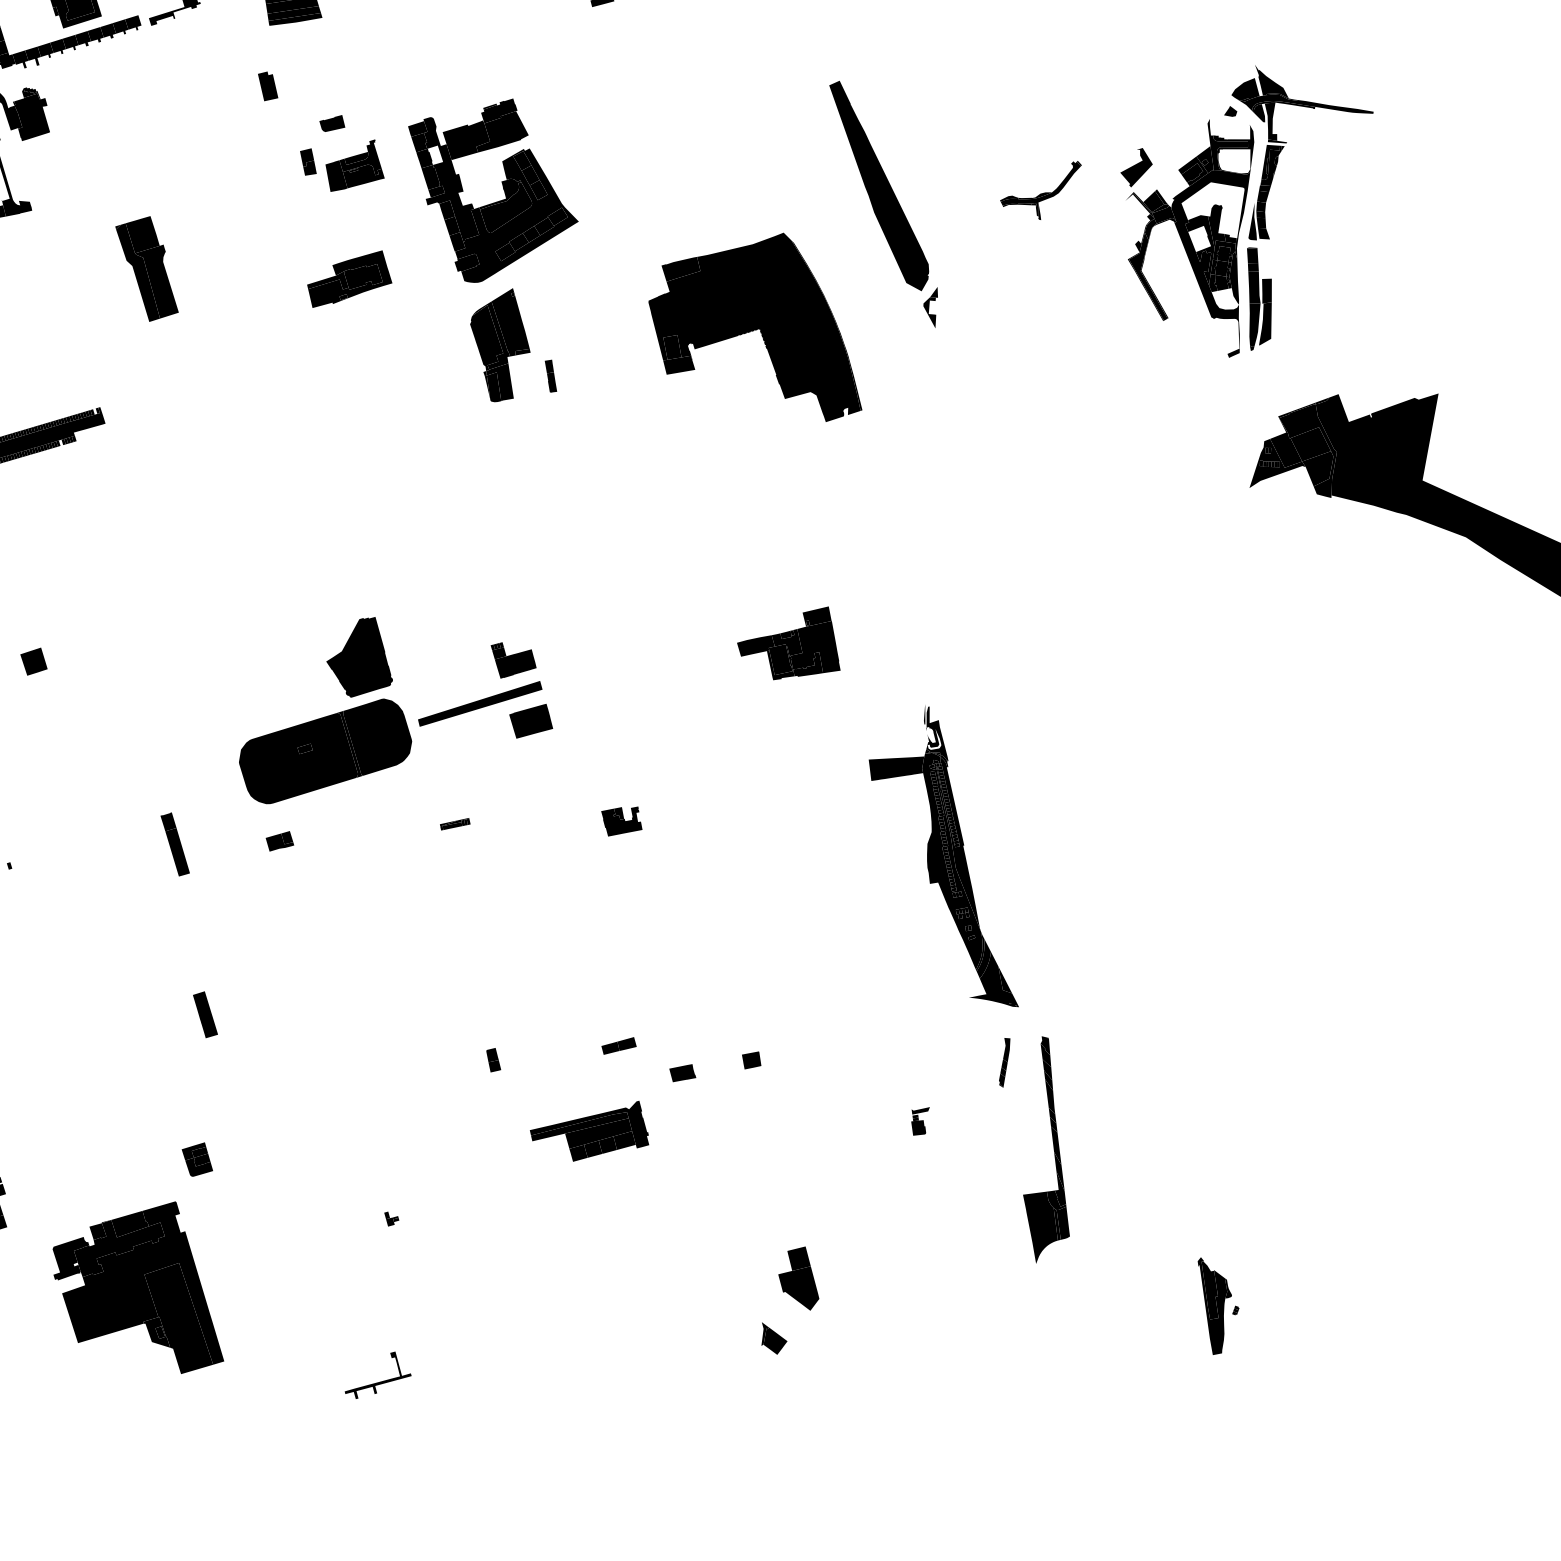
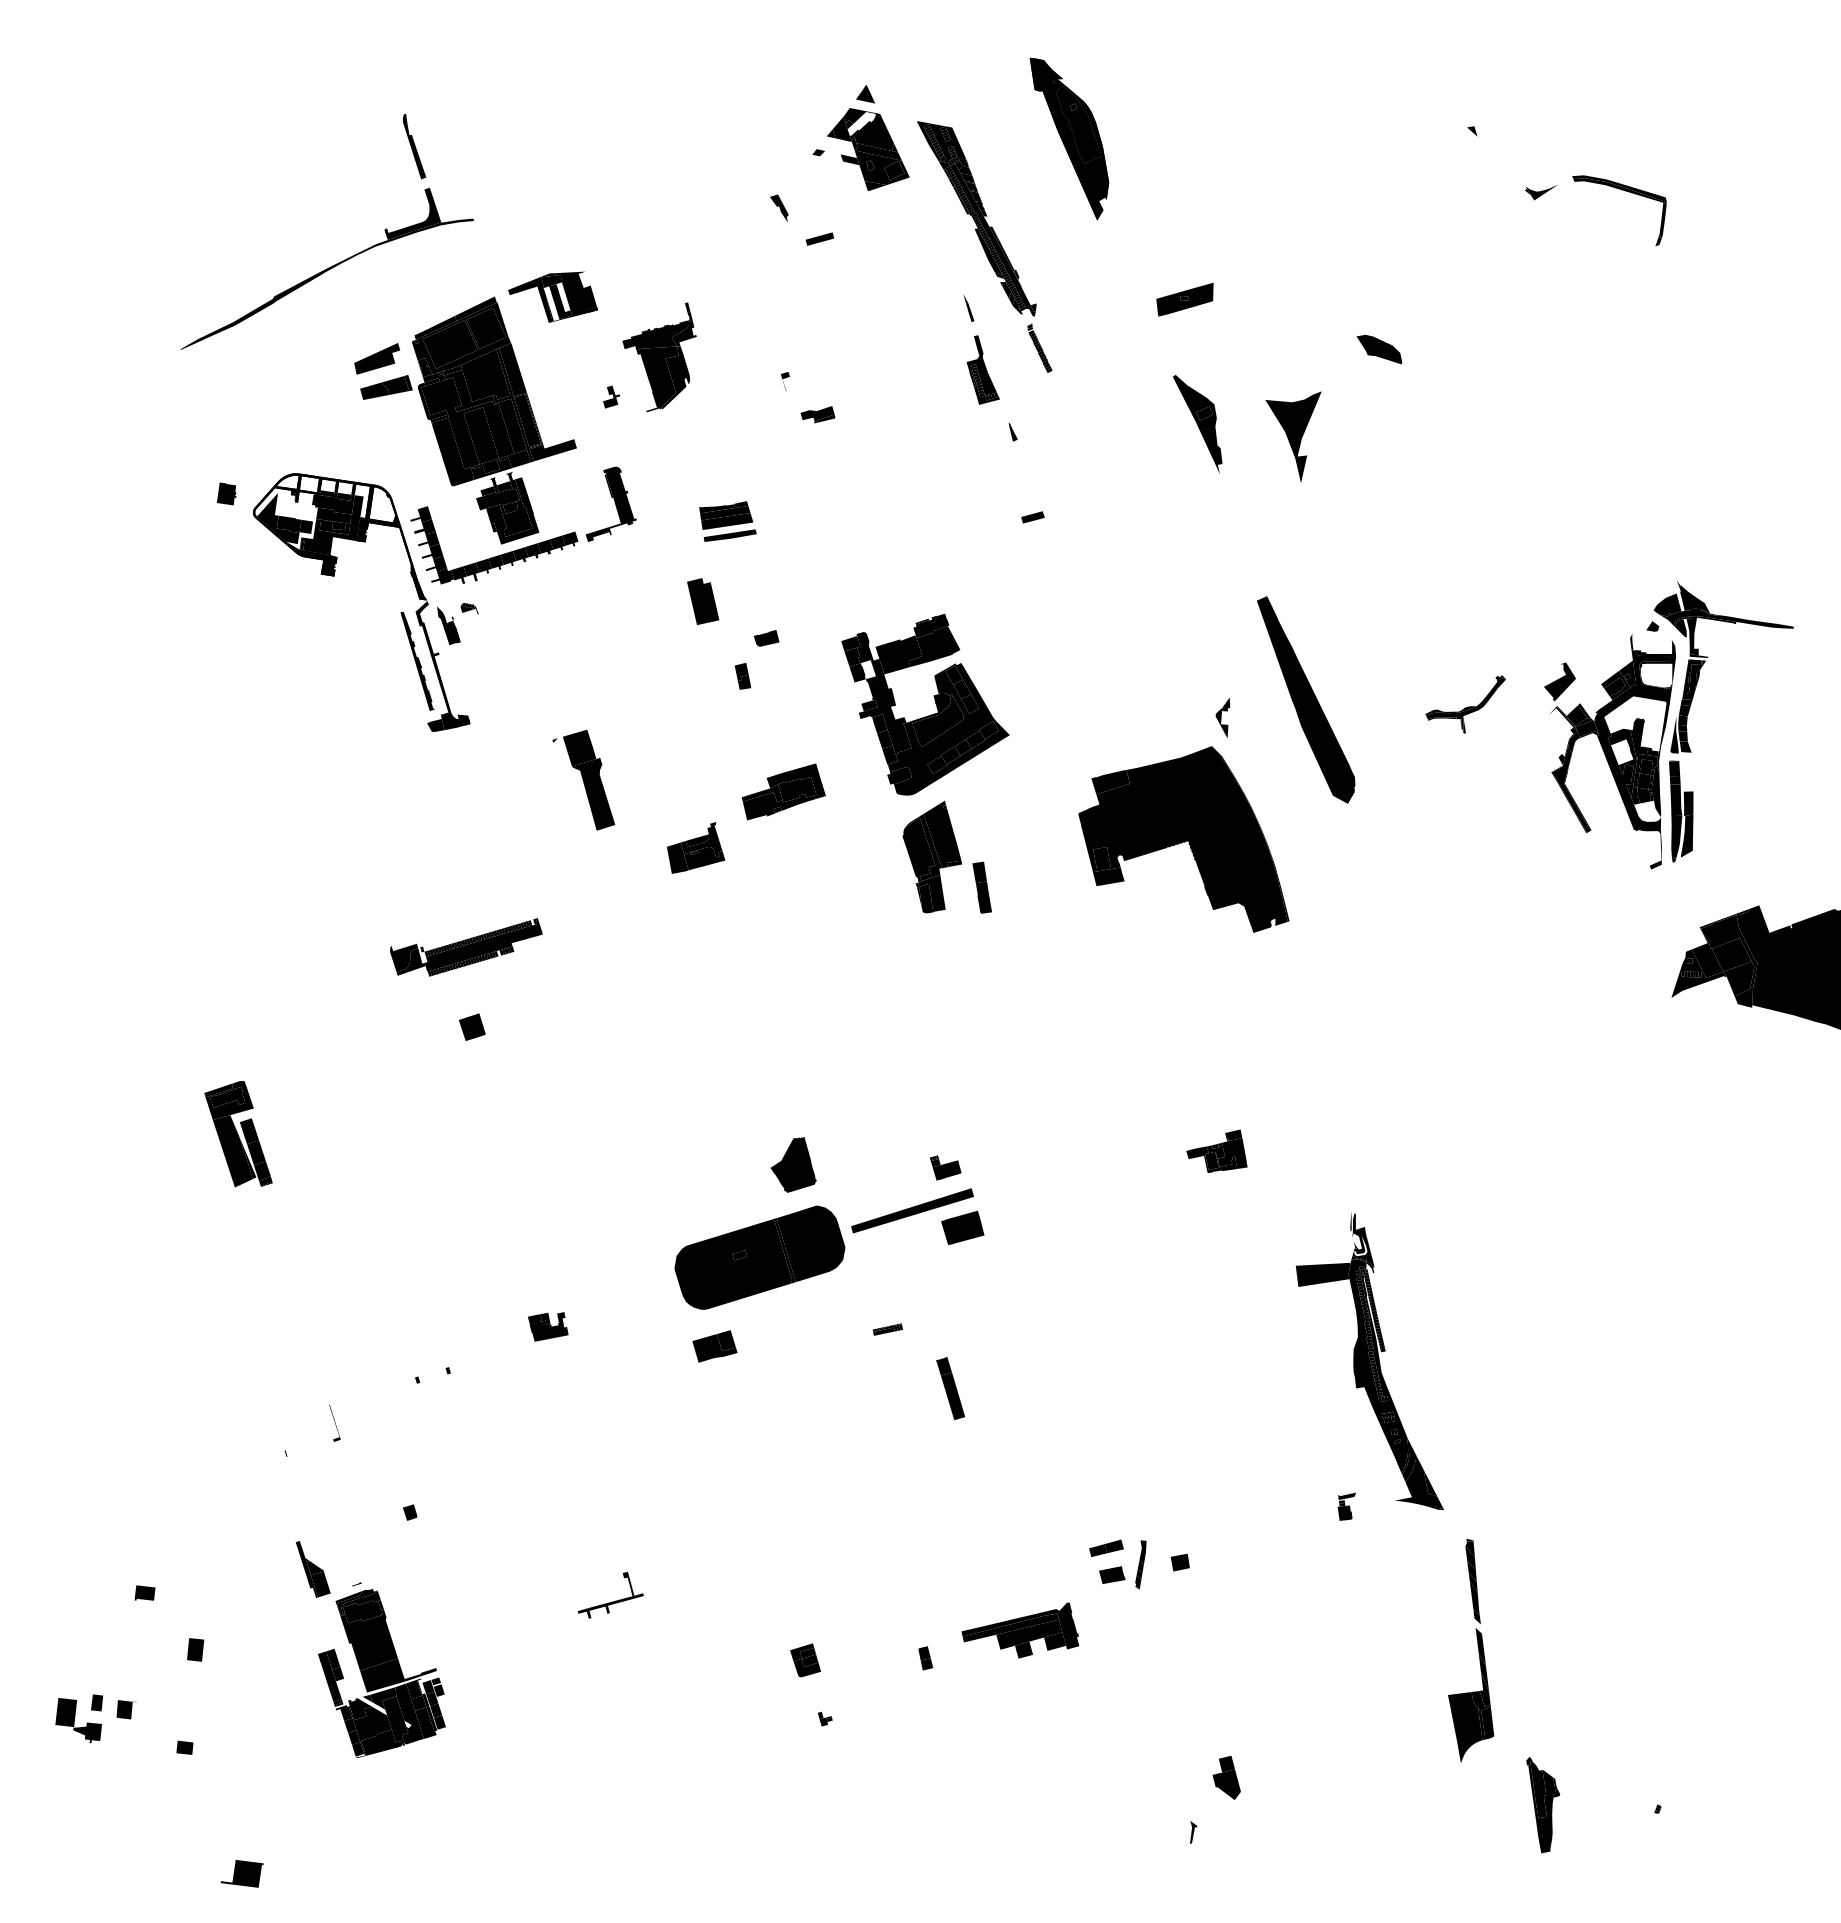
fill: (293, 13) -> (728, 529), removed
part: (268, 86) -> (703, 601), size x1.6
fill: (32, 116) -> (470, 631), removed
part: (355, 165) -> (696, 847), moved
fill: (430, 177) -> (863, 691), removed
fill: (137, 272) -> (574, 785), removed
part: (930, 307) -> (1222, 717), moved
part: (551, 376) -> (982, 887), size x1.6
part: (788, 643) -> (1216, 1151), size x0.6
part: (359, 656) -> (793, 1164), size x0.7
part: (513, 659) -> (945, 1167), size x0.7
part: (34, 660) -> (472, 1026), moved
part: (622, 821) -> (548, 1326), moved
part: (279, 841) -> (714, 1346), size x1.6
fill: (958, 843) -> (1384, 1348), removed
part: (175, 844) -> (950, 1388), moved
part: (205, 1014) -> (641, 1517), removed
part: (619, 1045) -> (1106, 1547), moved
part: (493, 1060) -> (925, 1658), moved
part: (1004, 1062) -> (1140, 1564), moved
part: (920, 1121) -> (1346, 1506), moved
fill: (1053, 1124) -> (1478, 1625), removed
fill: (607, 1144) -> (1038, 1645), removed
fill: (578, 1152) -> (1009, 1653), removed
part: (197, 1159) -> (805, 1660), moved
part: (798, 1278) -> (1226, 1777), size x0.7
part: (137, 1287) -> (574, 1786), removed
part: (1215, 1306) -> (1543, 1805), moved
fill: (775, 1341) -> (1203, 1839), removed
part: (378, 1381) -> (611, 1601), moved

